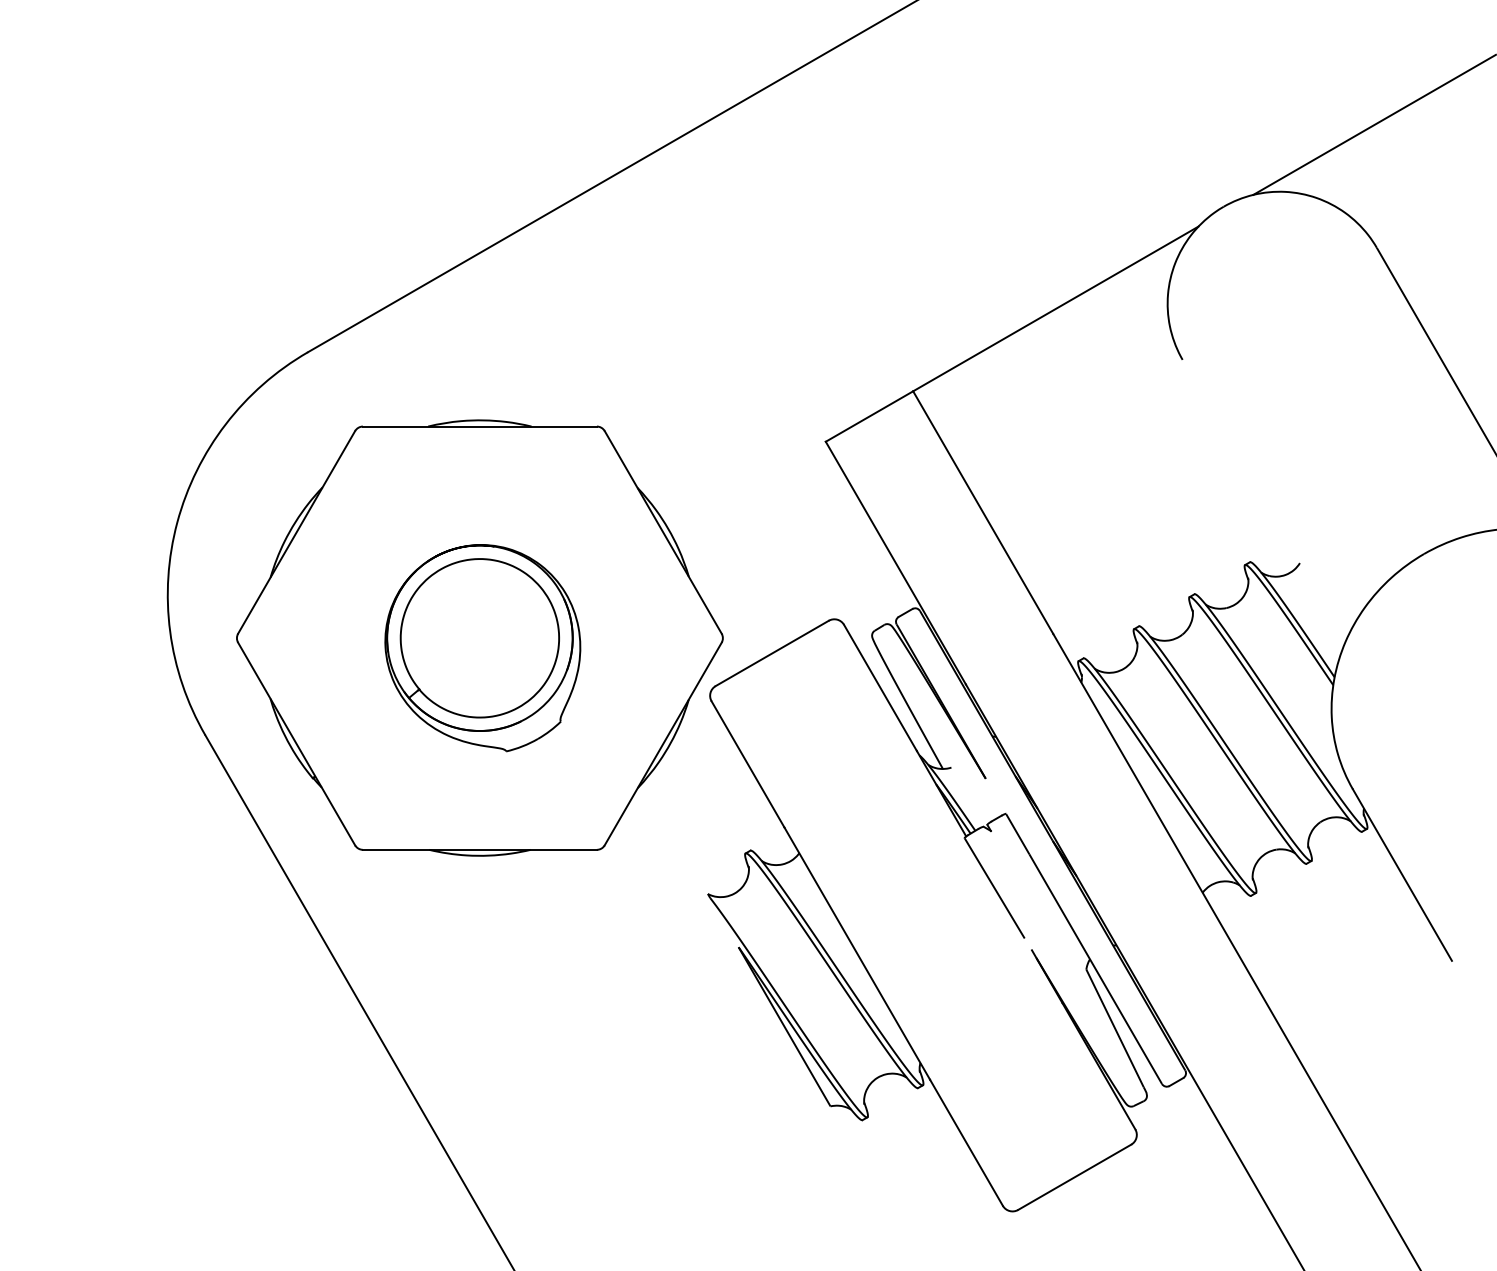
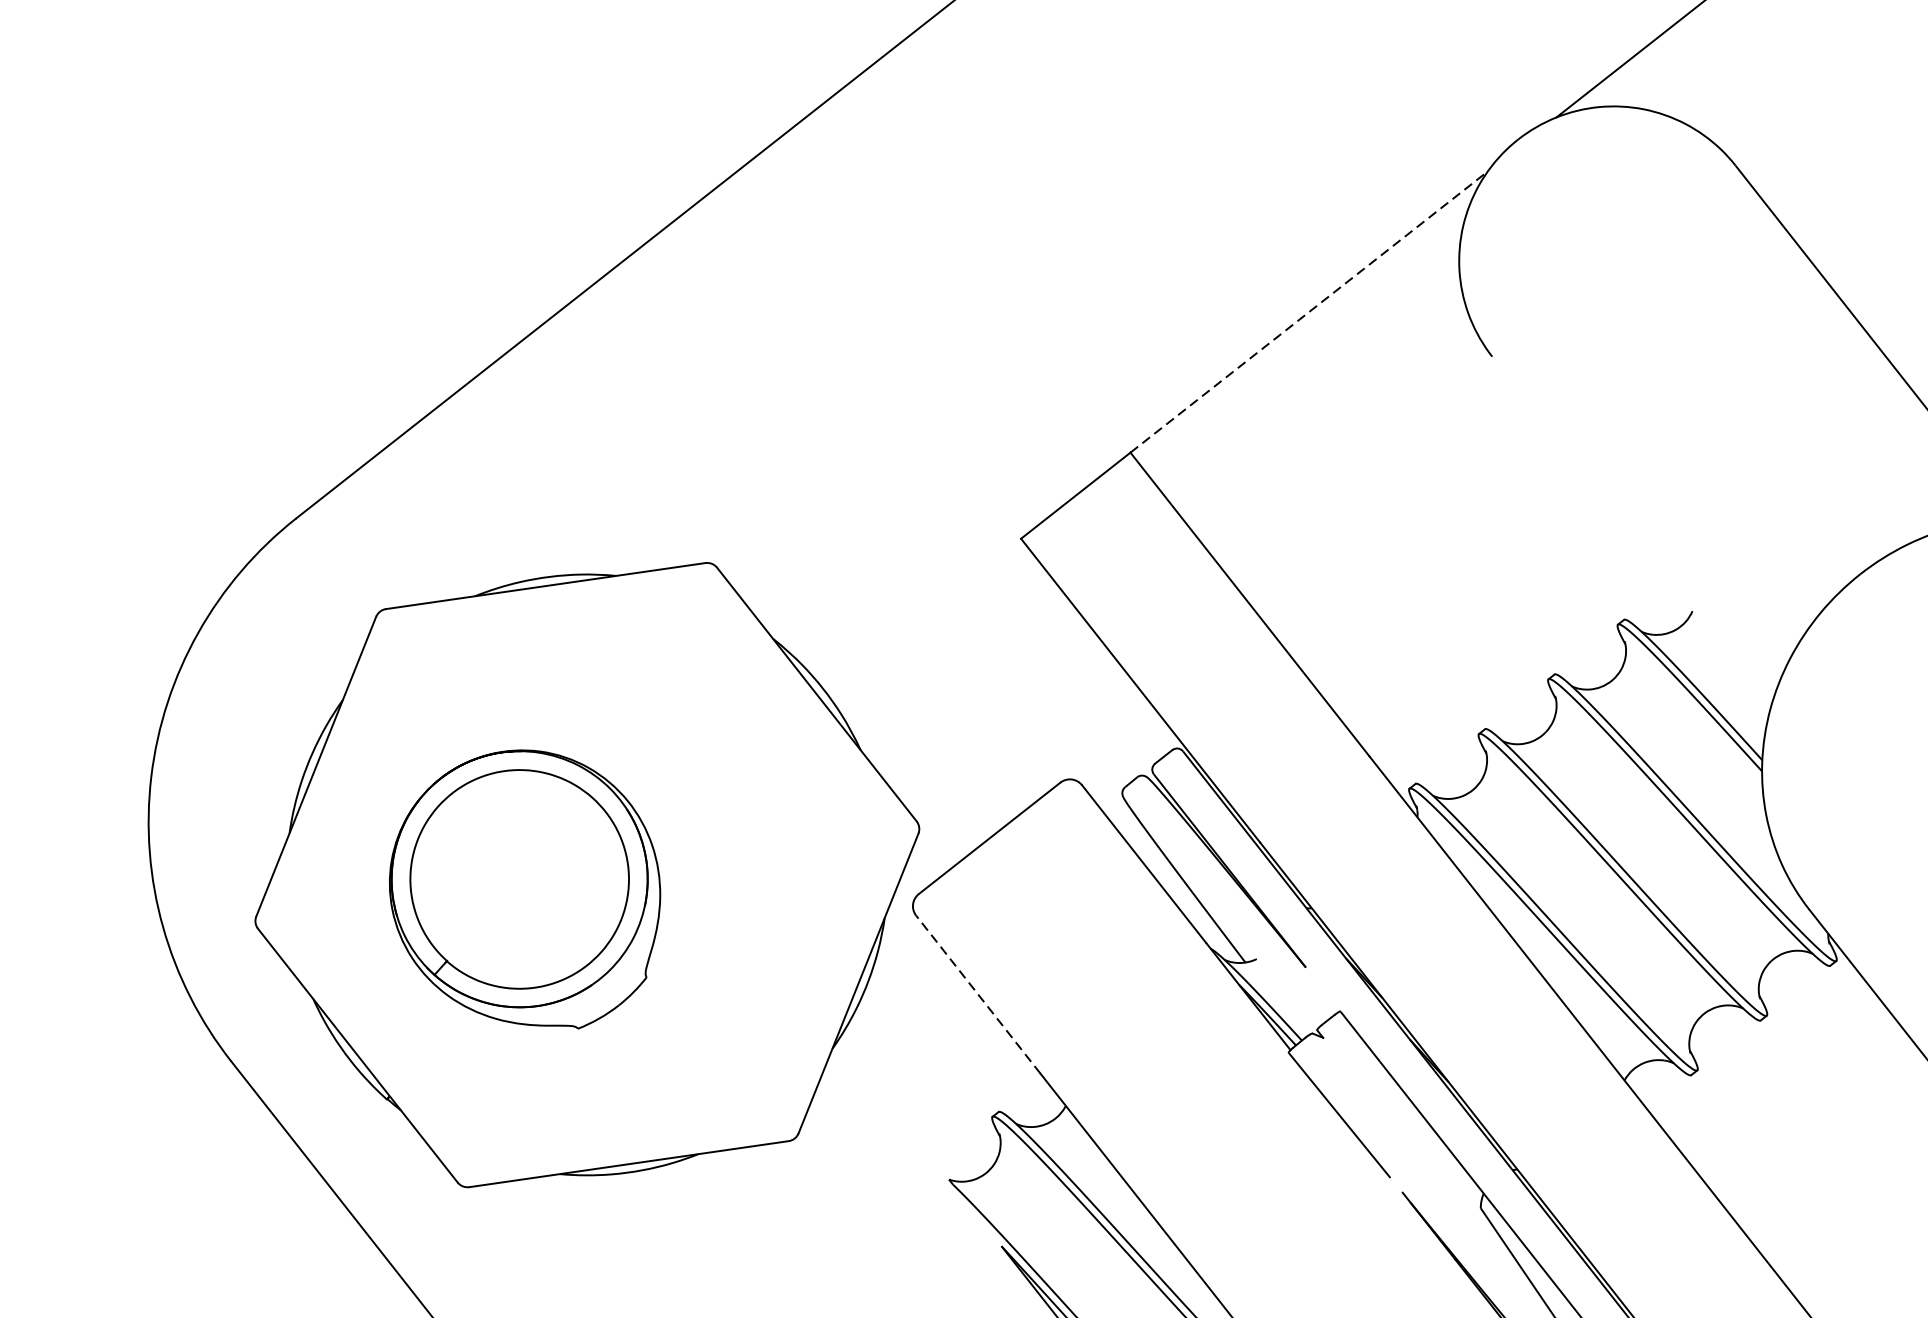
line: (1055, 308) -> (1308, 311), solid -> dashed
part: (482, 648) -> (525, 892), moved
line: (748, 764) -> (979, 994), solid -> dashed

